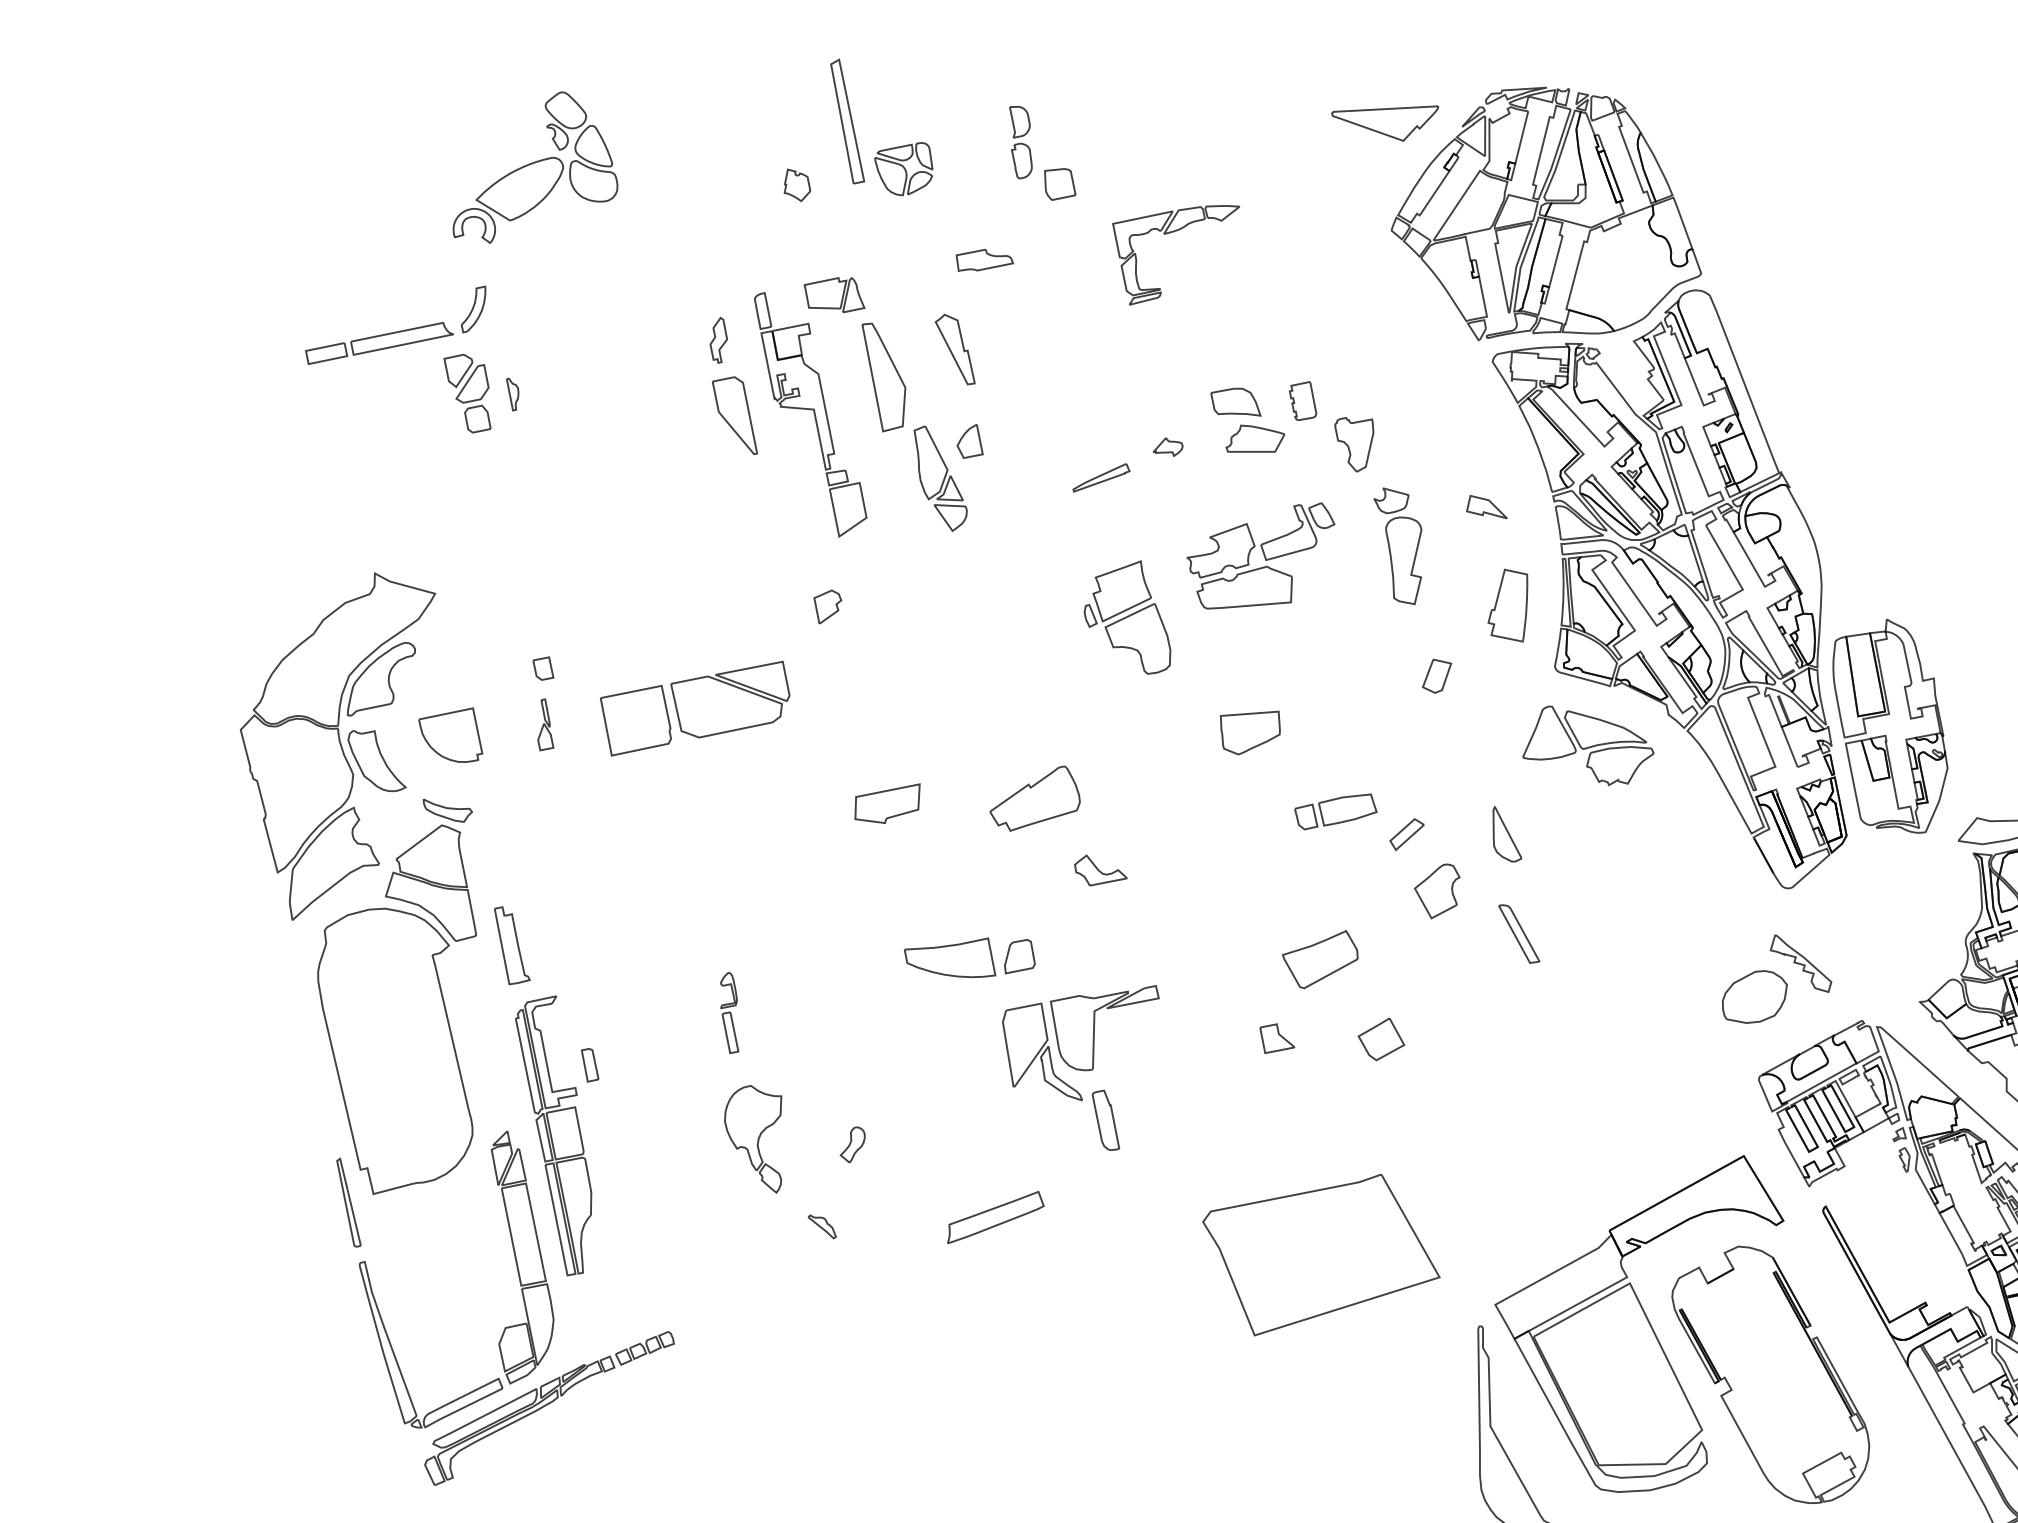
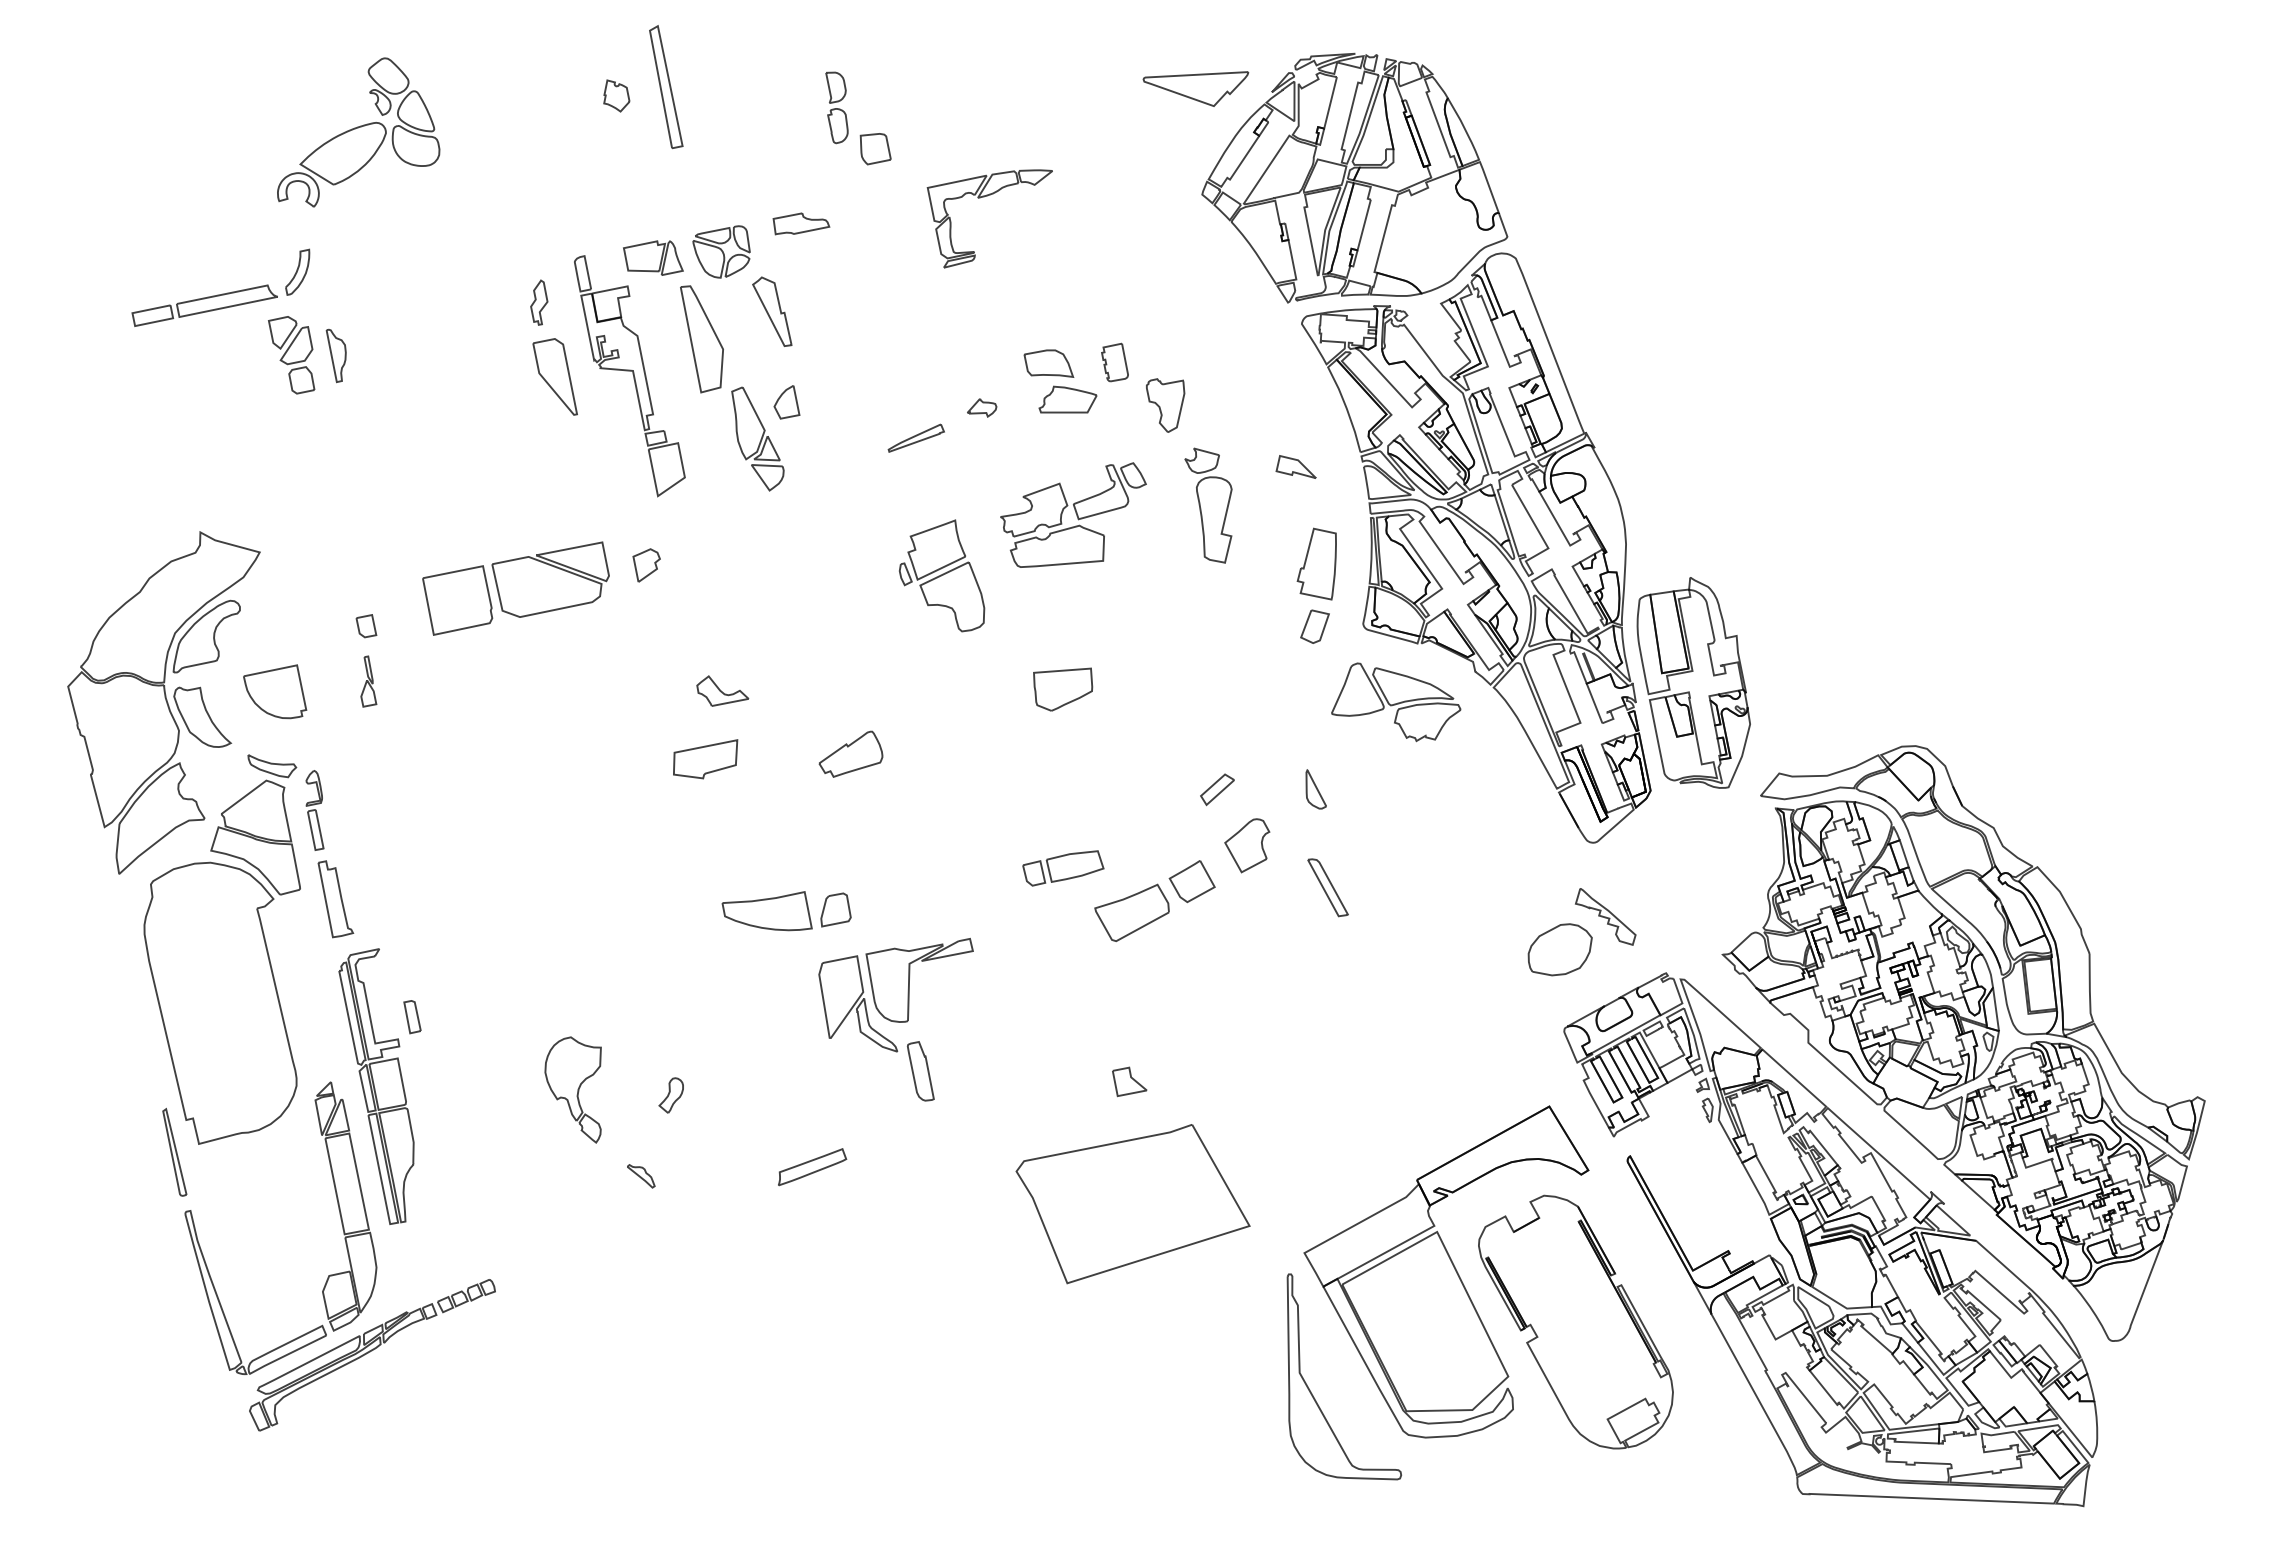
part: (903, 168) -> (721, 251), moved
part: (797, 184) -> (616, 95), moved
part: (512, 394) -> (335, 356), size x1.67
part: (1436, 676) -> (1314, 626), moved
part: (694, 708) -> (515, 588), moved
part: (1034, 797) -> (850, 753), size x0.71
part: (1336, 812) -> (1063, 868), moved
part: (1506, 834) -> (1315, 789), size x0.71
part: (1100, 869) -> (722, 690), moved
part: (729, 1012) -> (314, 810), moved
part: (1277, 1038) -> (1129, 1081), moved
part: (1380, 1039) -> (1191, 881), moved
part: (996, 1217) -> (812, 1167), size x0.71

